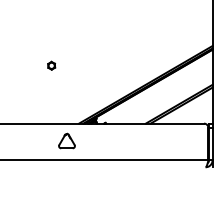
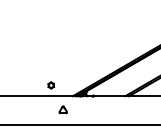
part: (51, 65) -> (51, 85), moved
part: (66, 140) -> (62, 109), size x0.6

